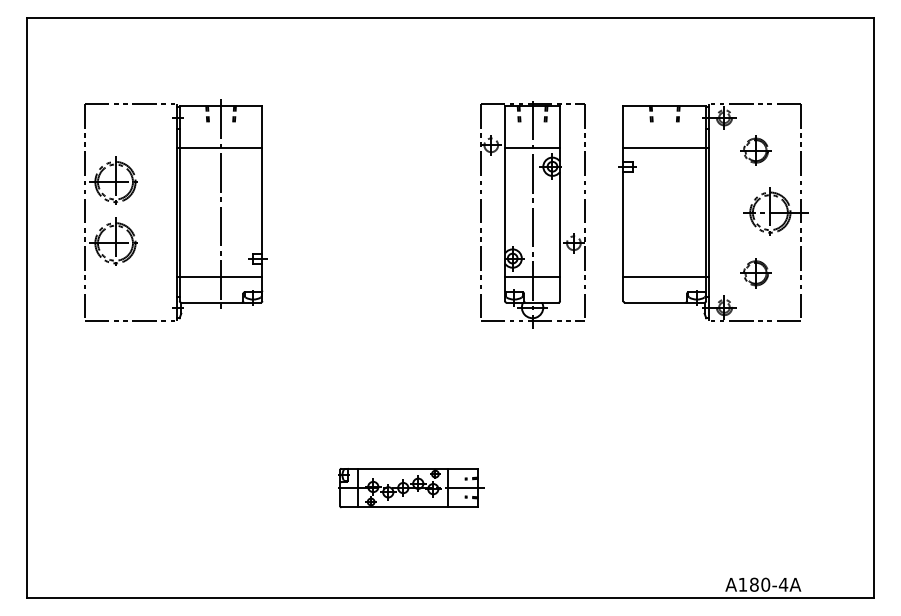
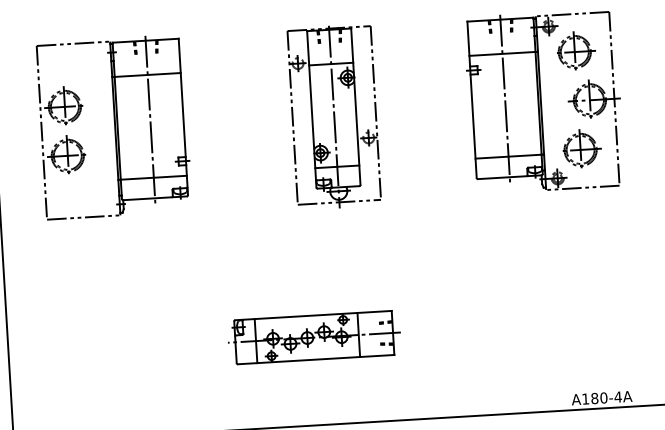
part: (757, 149) -> (576, 50), size x1.67
line: (664, 206) -> (504, 100), added
part: (532, 214) -> (334, 116), moved
part: (757, 272) -> (582, 148), size x1.67
part: (409, 487) -> (314, 337), size x1.43

